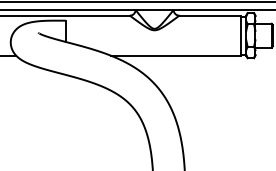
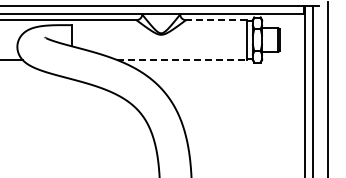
line: (209, 16) -> (216, 20), solid -> dashed
line: (175, 56) -> (182, 60), solid -> dashed

